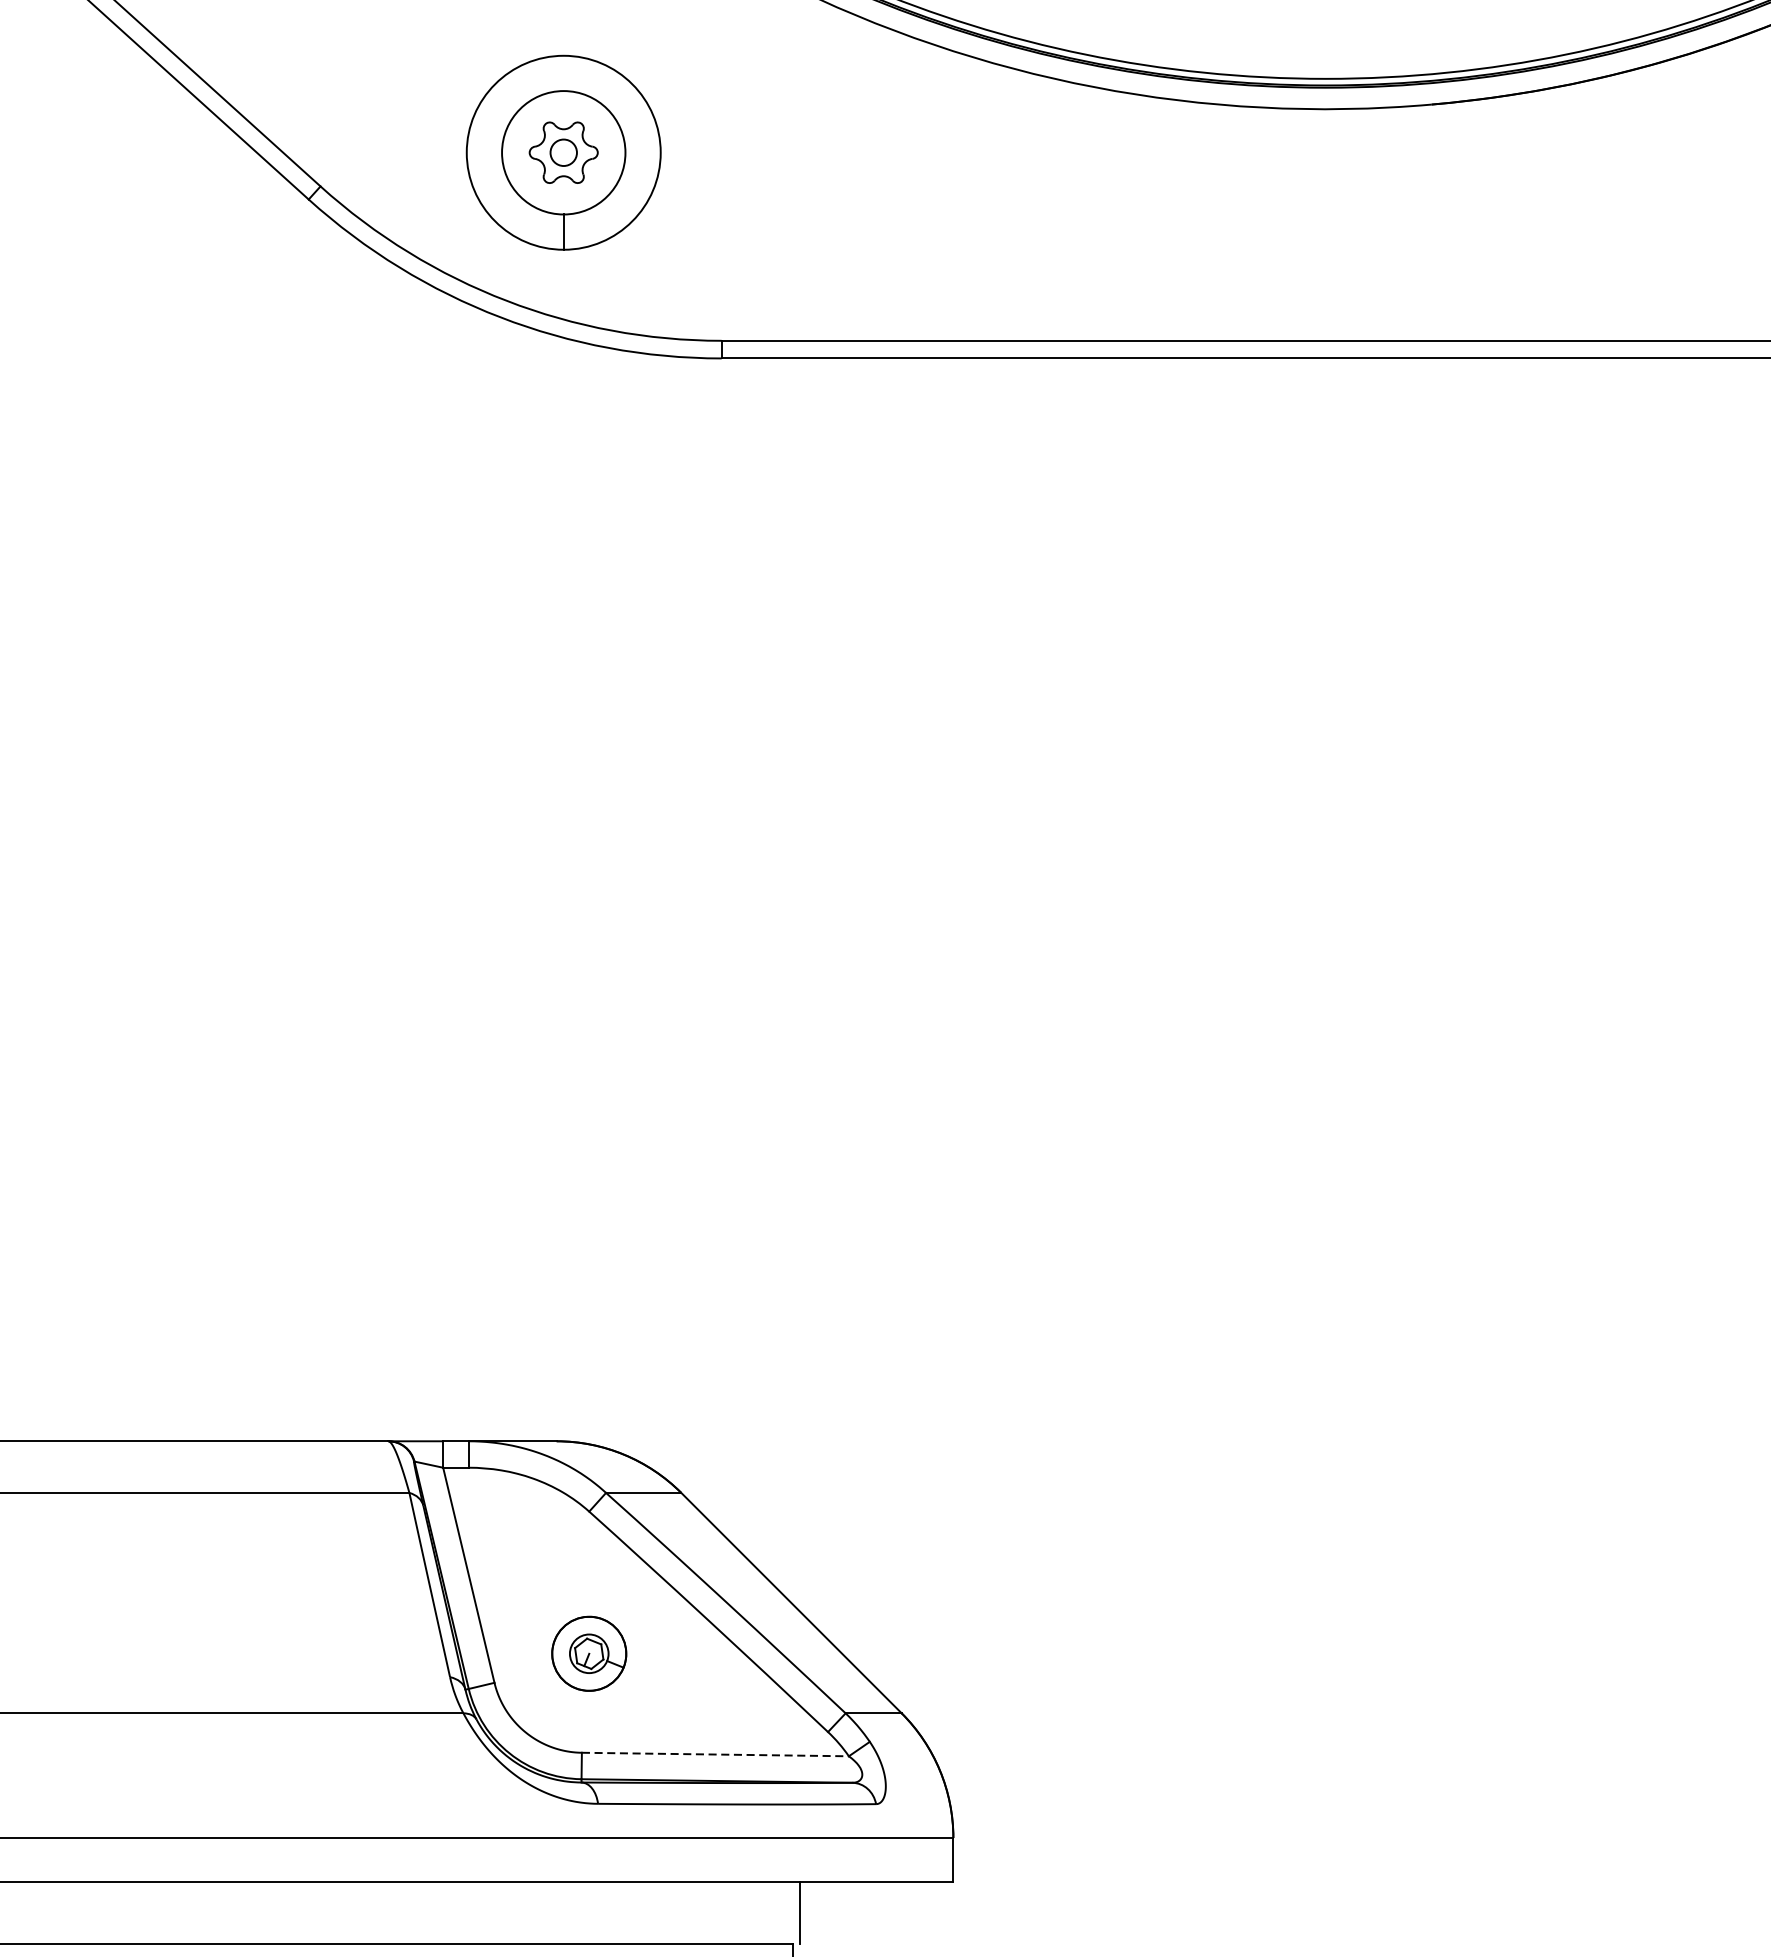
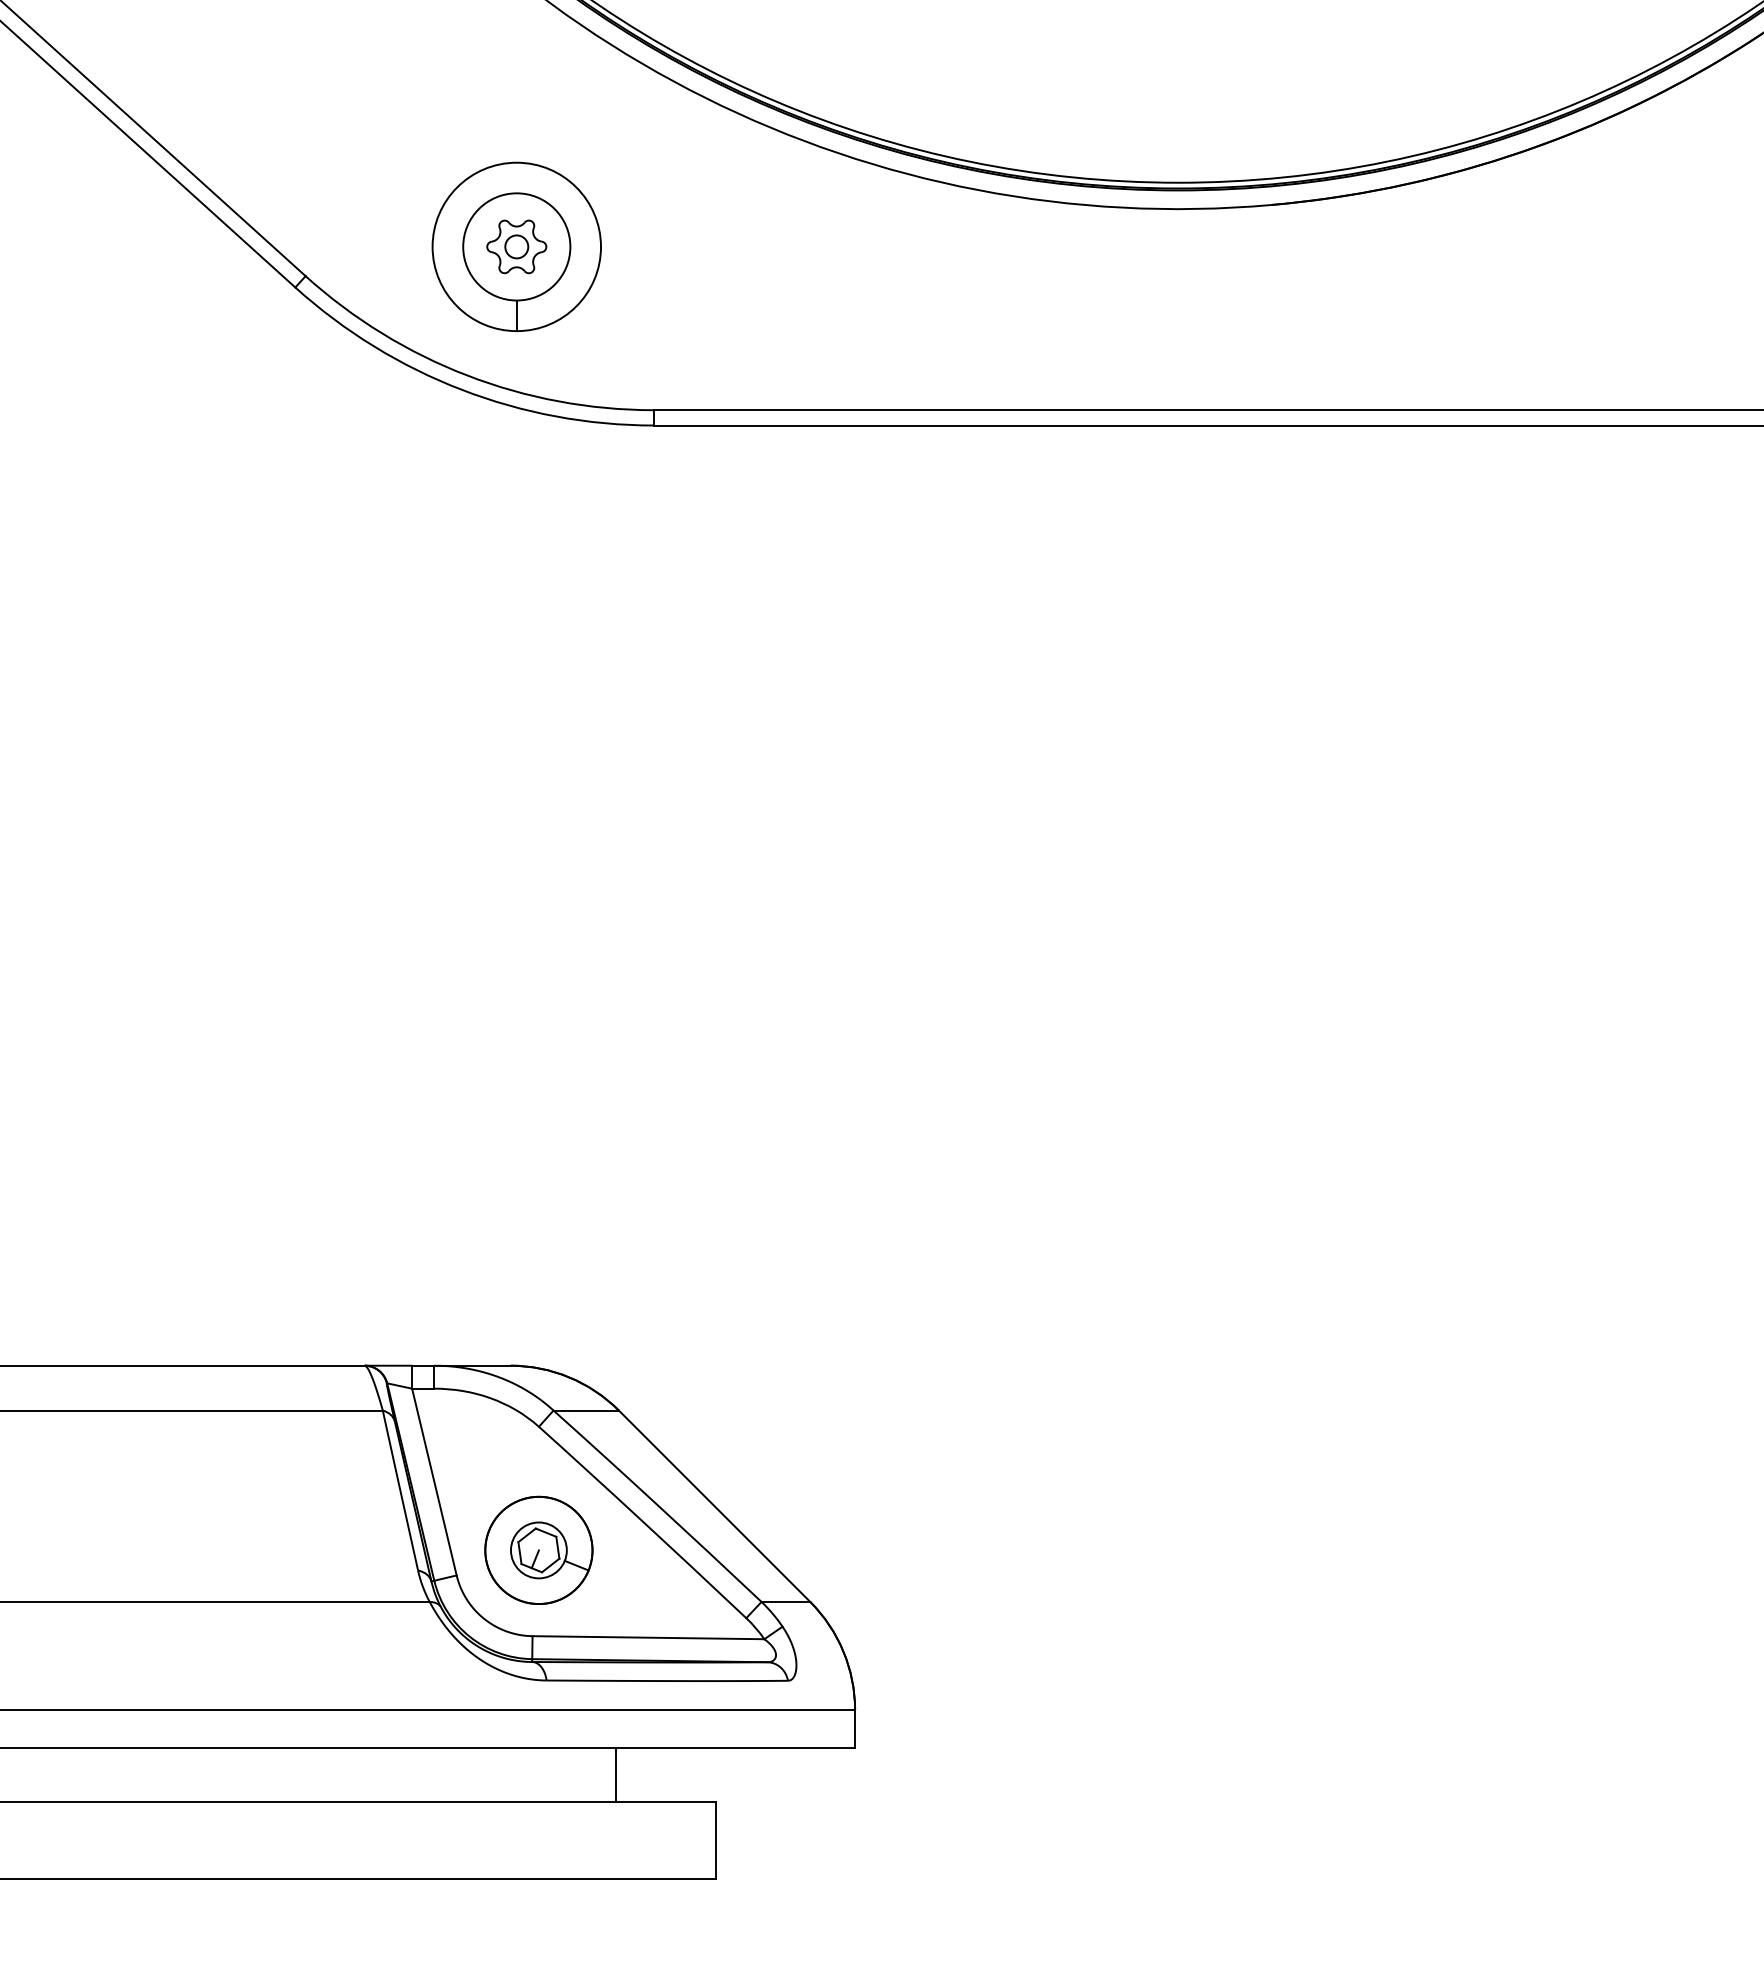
part: (588, 1652) -> (538, 1549), size x1.67
line: (715, 1754) -> (648, 1637), dashed -> solid
line: (799, 1913) -> (615, 1775), moved

